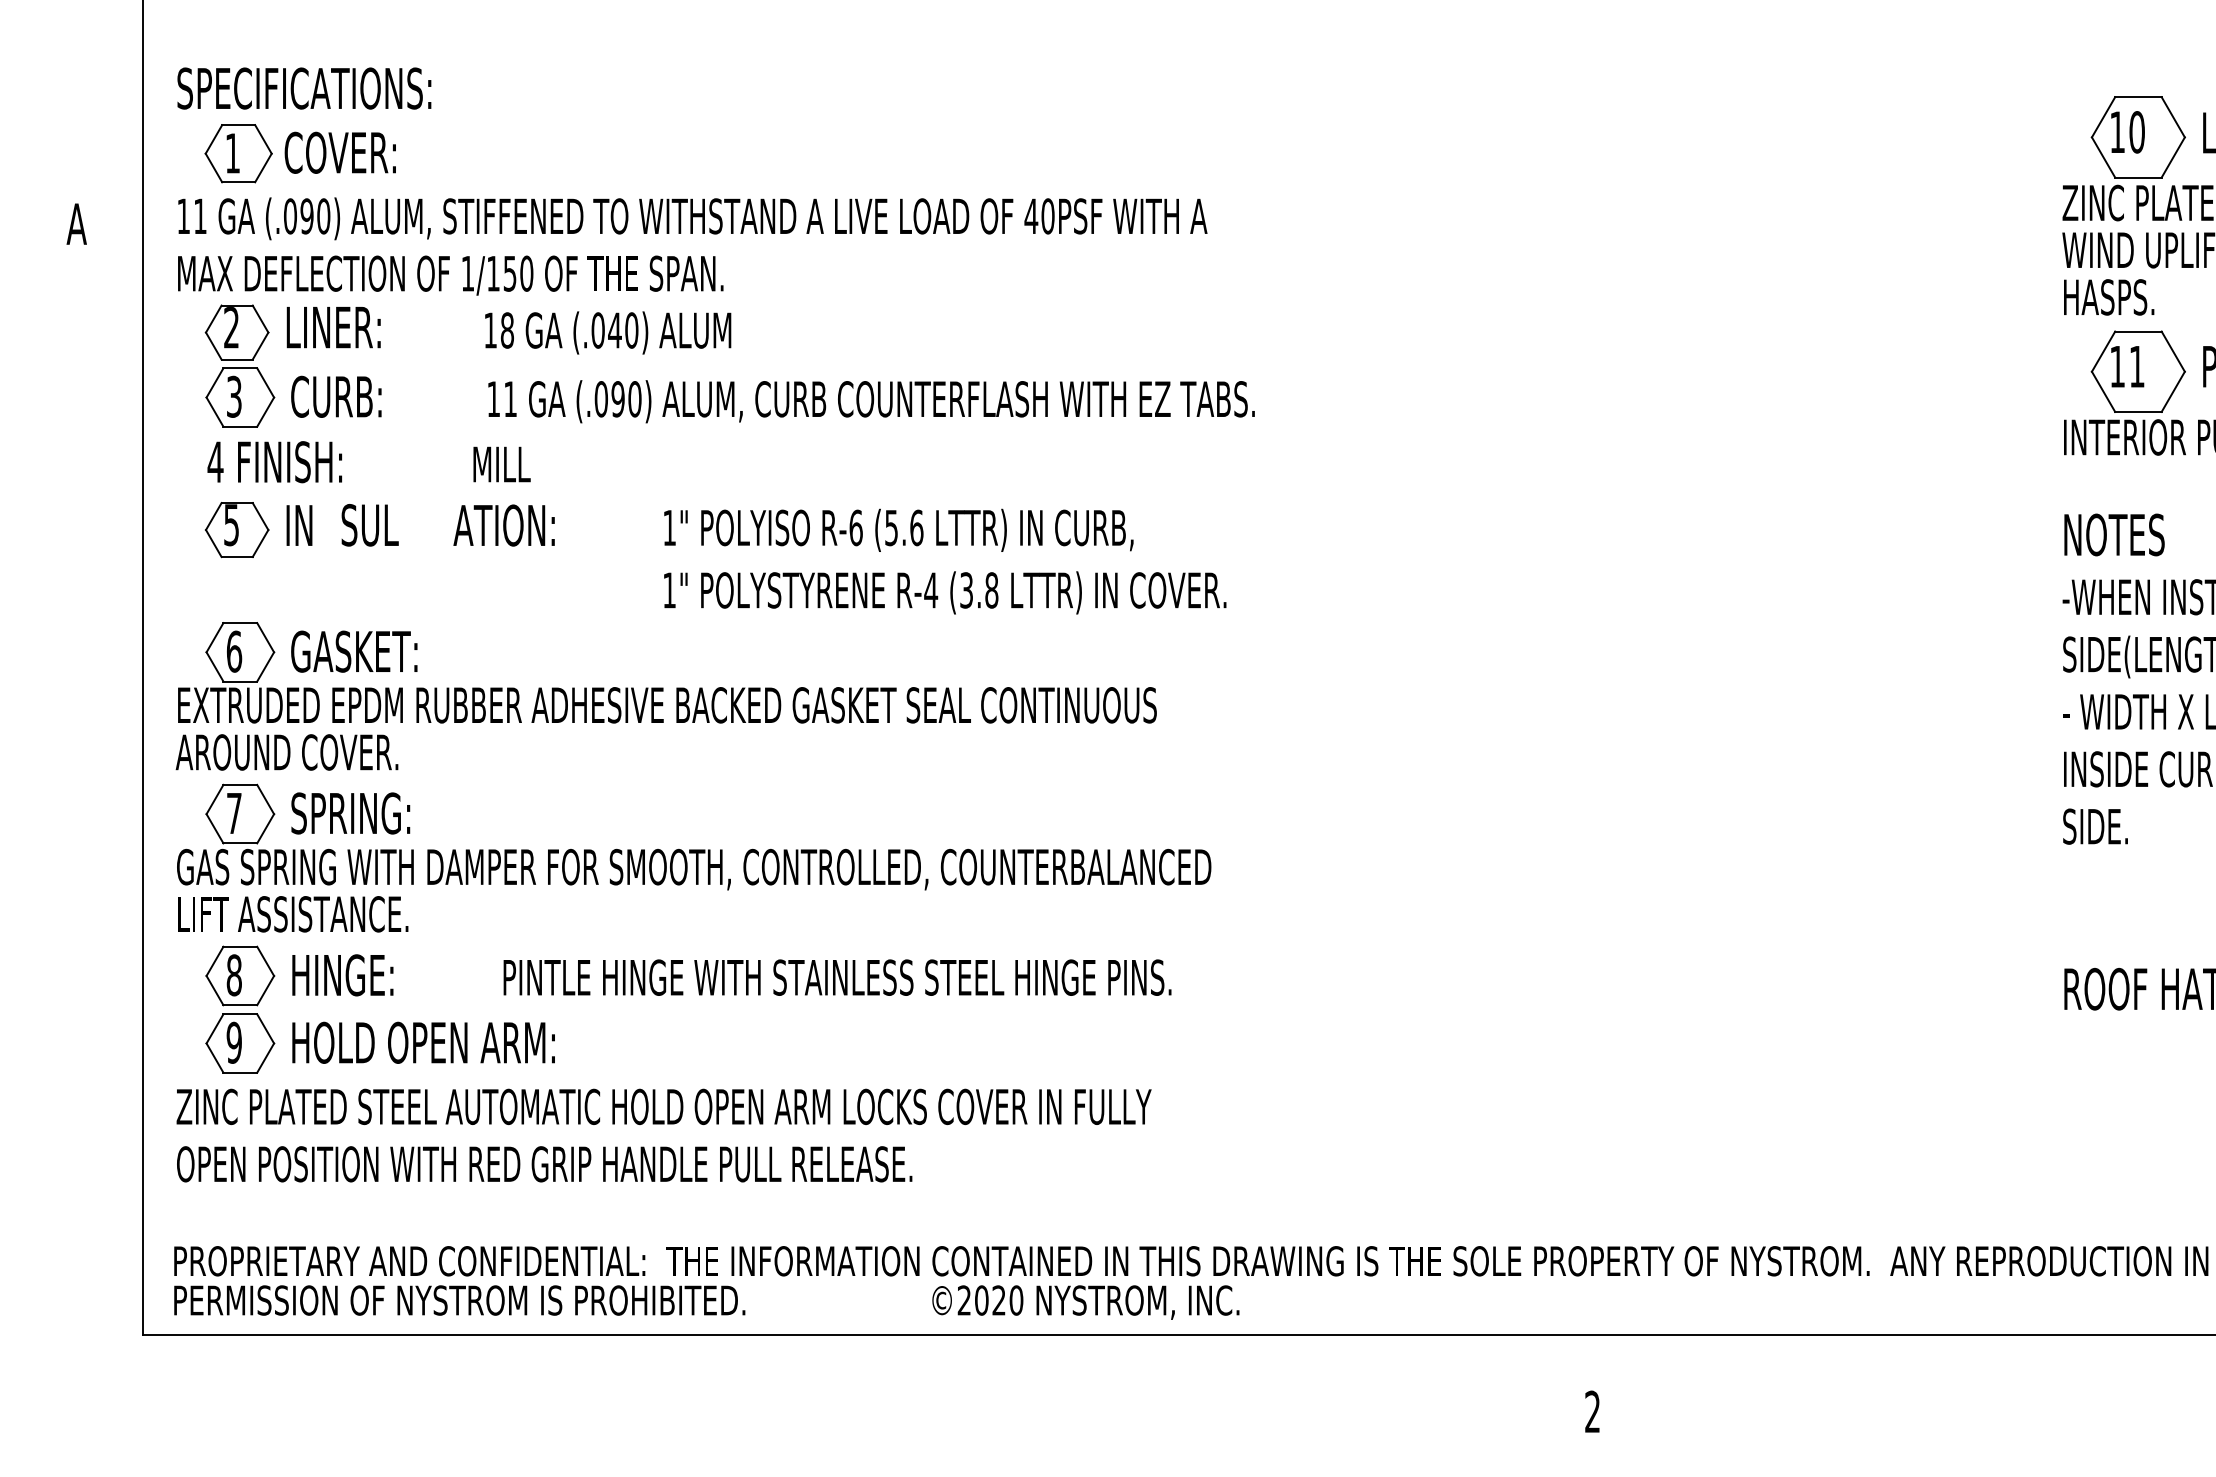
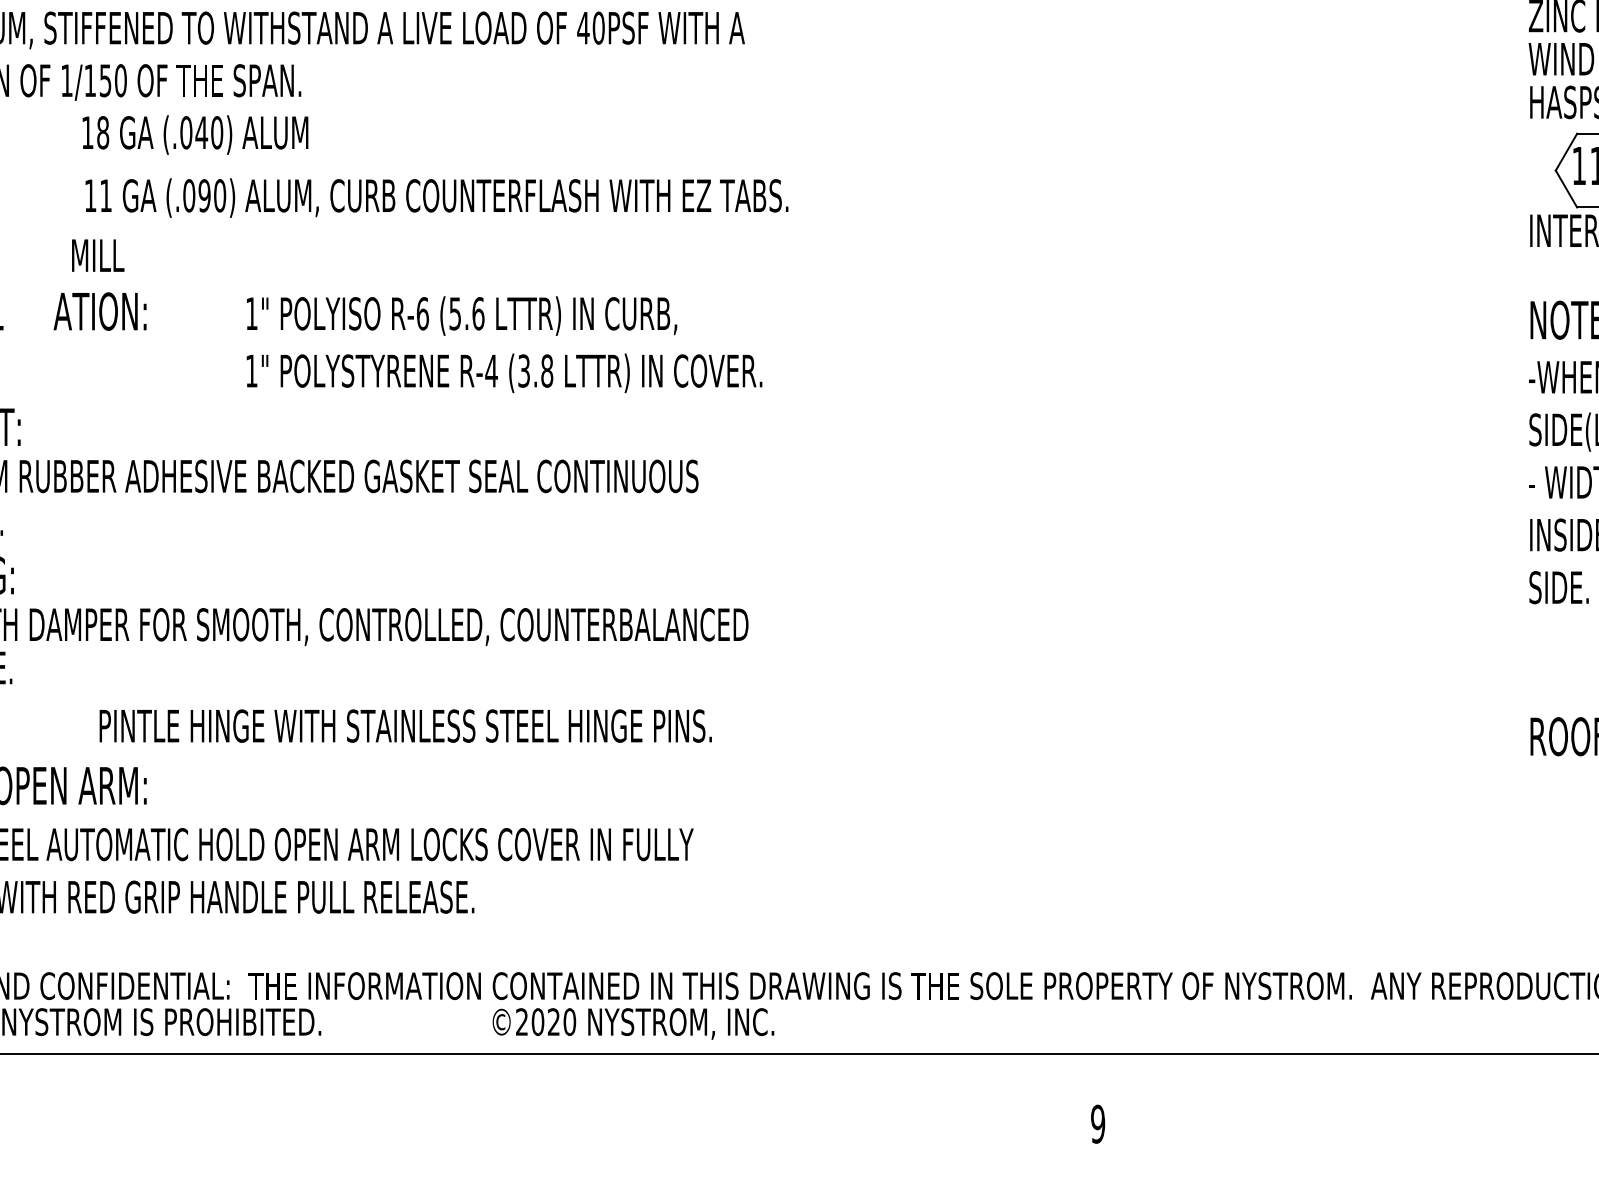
text: (1592, 1411) -> (1097, 1123), 2 -> 9

